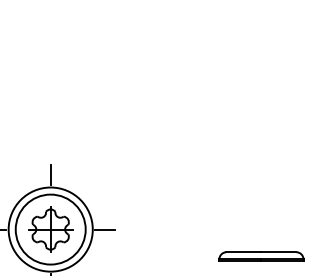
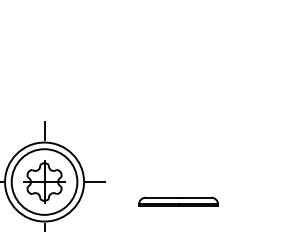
part: (261, 256) -> (178, 201), moved

